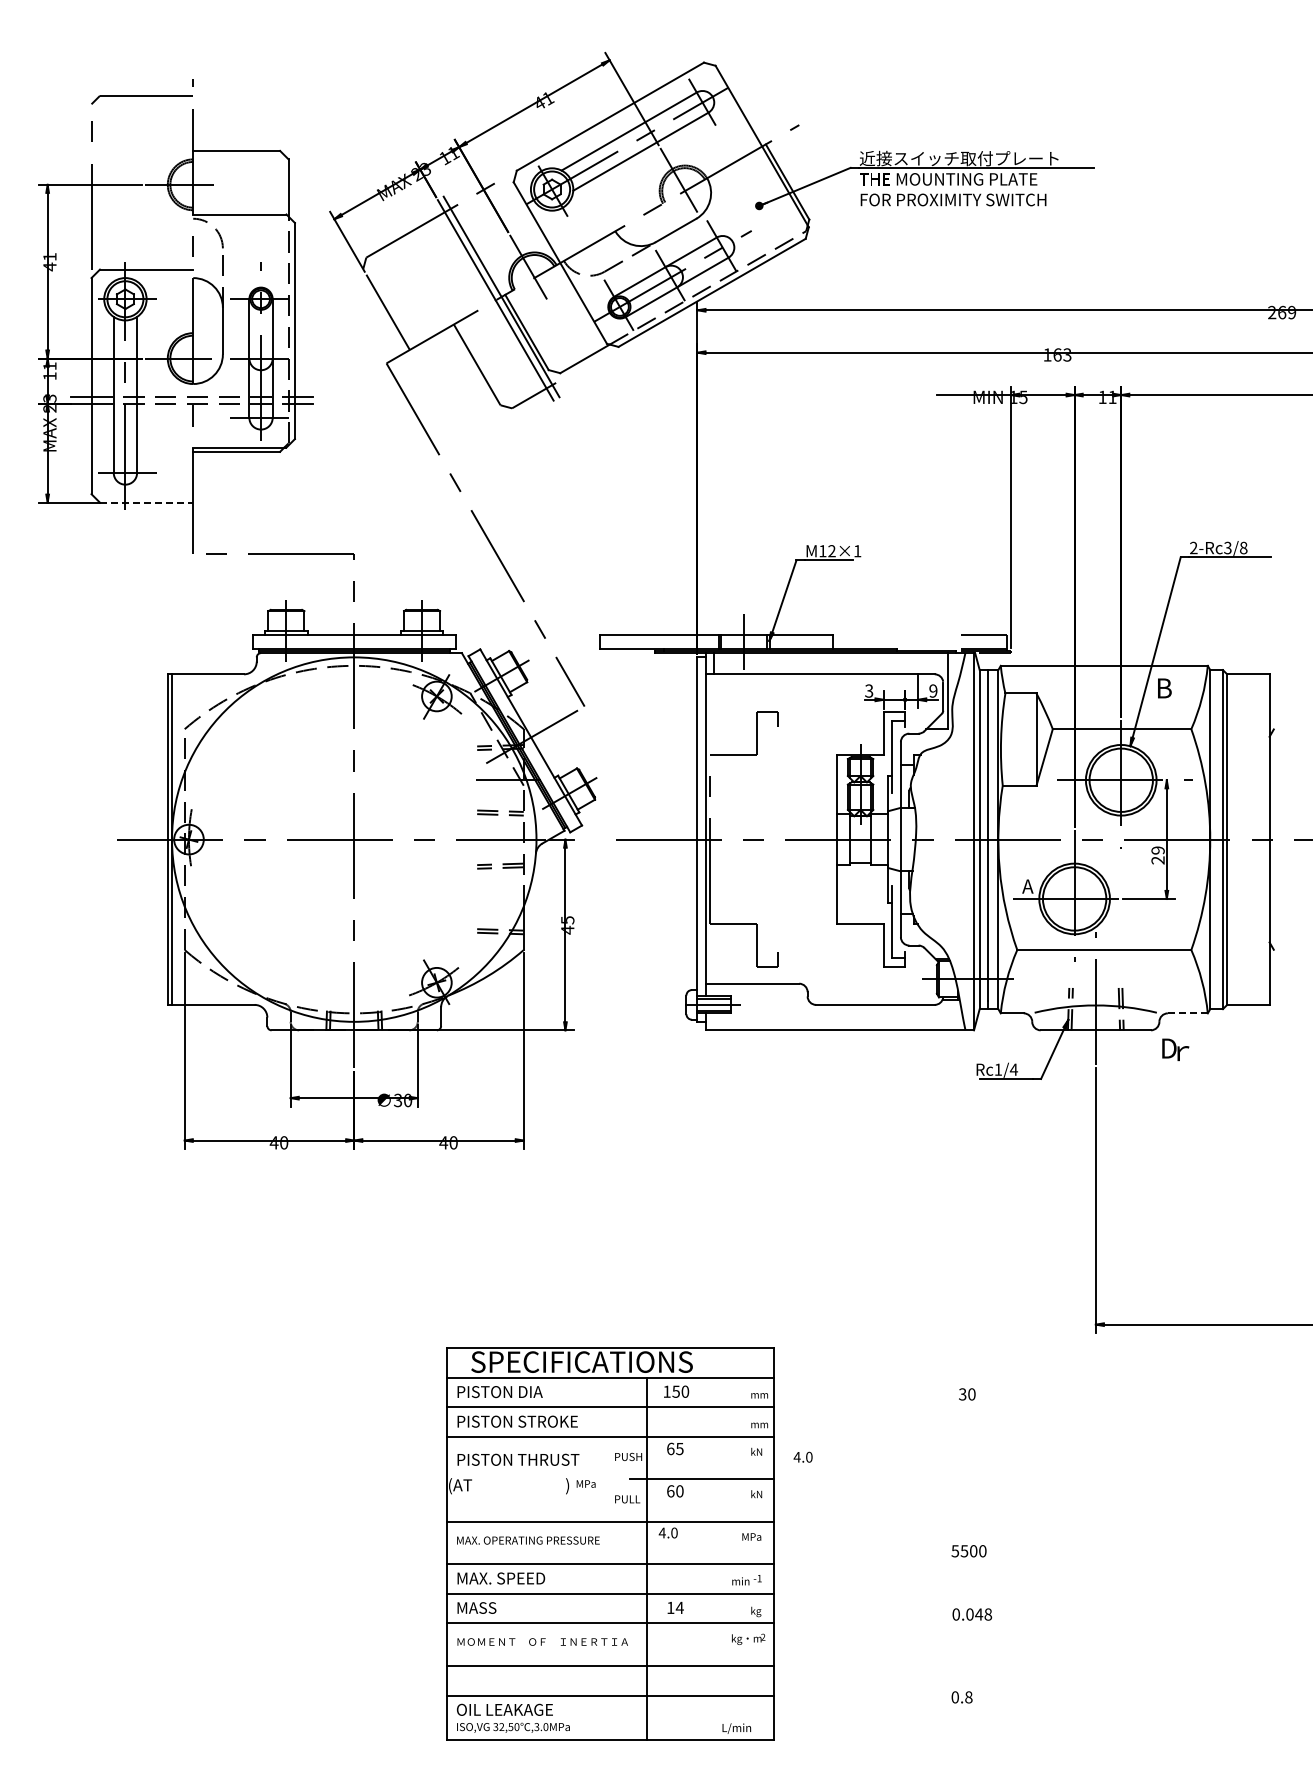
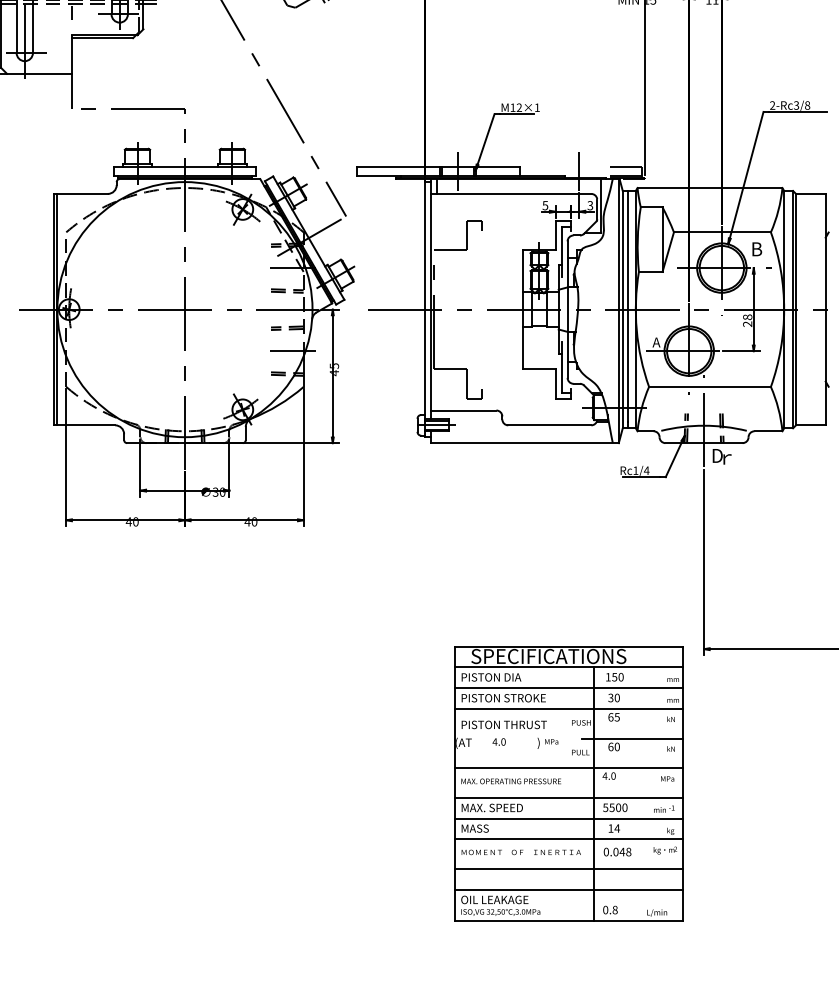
line: (146, 502) -> (39, 73), dashed -> solid
line: (917, 642) -> (579, 171), added
text: (1164, 688) -> (757, 249), moved
text: (869, 690) -> (545, 205), 3 -> 5
text: (933, 690) -> (590, 205), 9 -> 3
text: (1157, 850) -> (747, 317), 29 -> 28
line: (508, 898) -> (292, 350), added
line: (1187, 1013) -> (768, 431), dashed -> solid
text: (1175, 1049) -> (722, 456), moved
part: (610, 1543) -> (568, 783), moved

